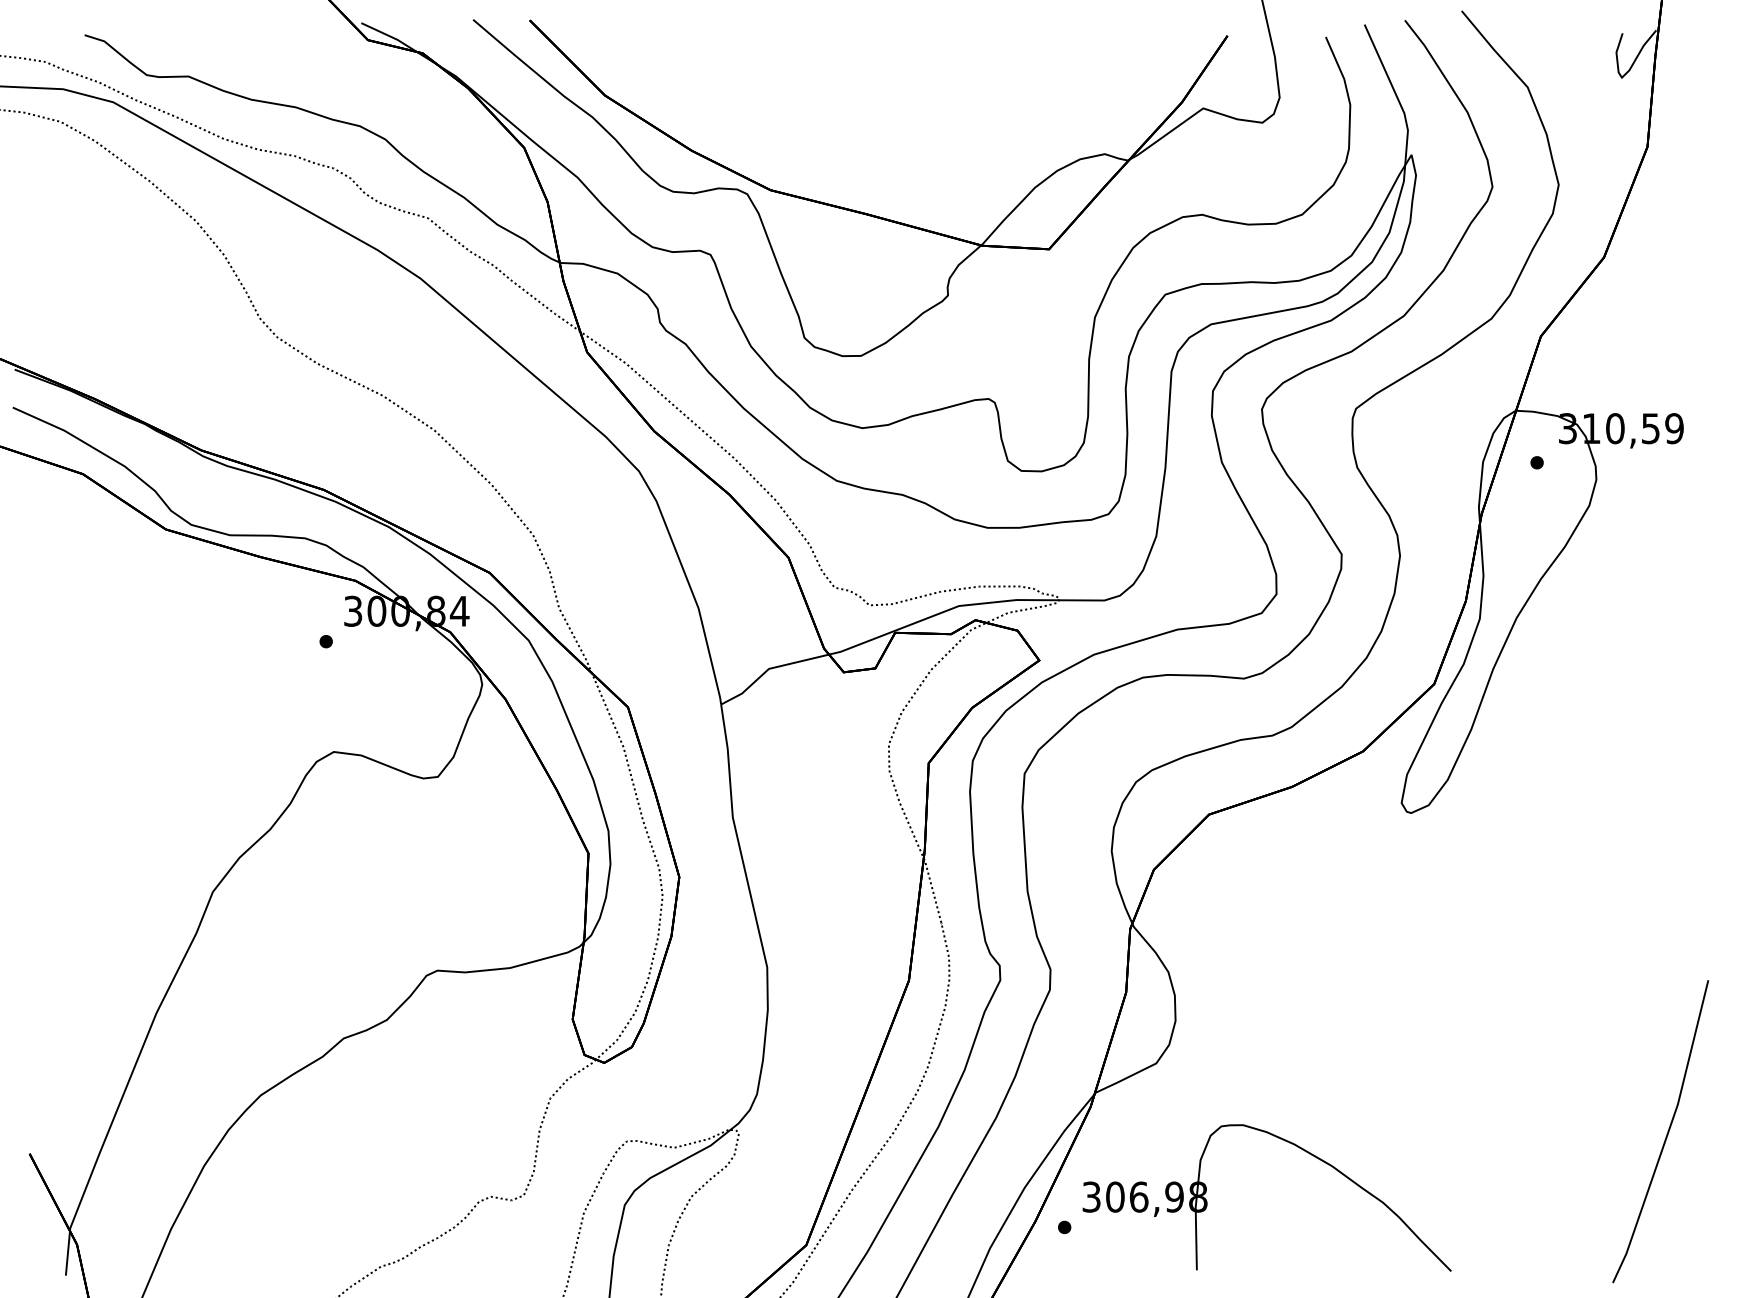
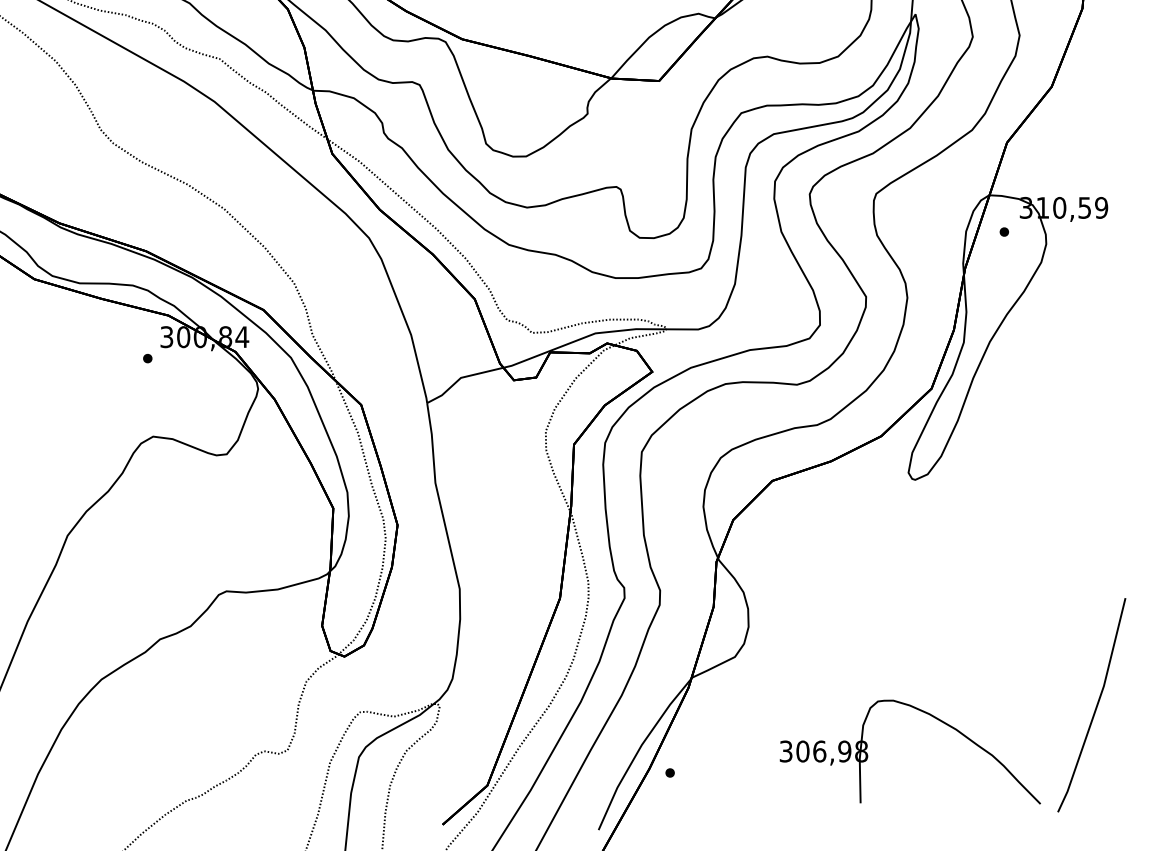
part: (1291, 1144) -> (927, 714), moved

